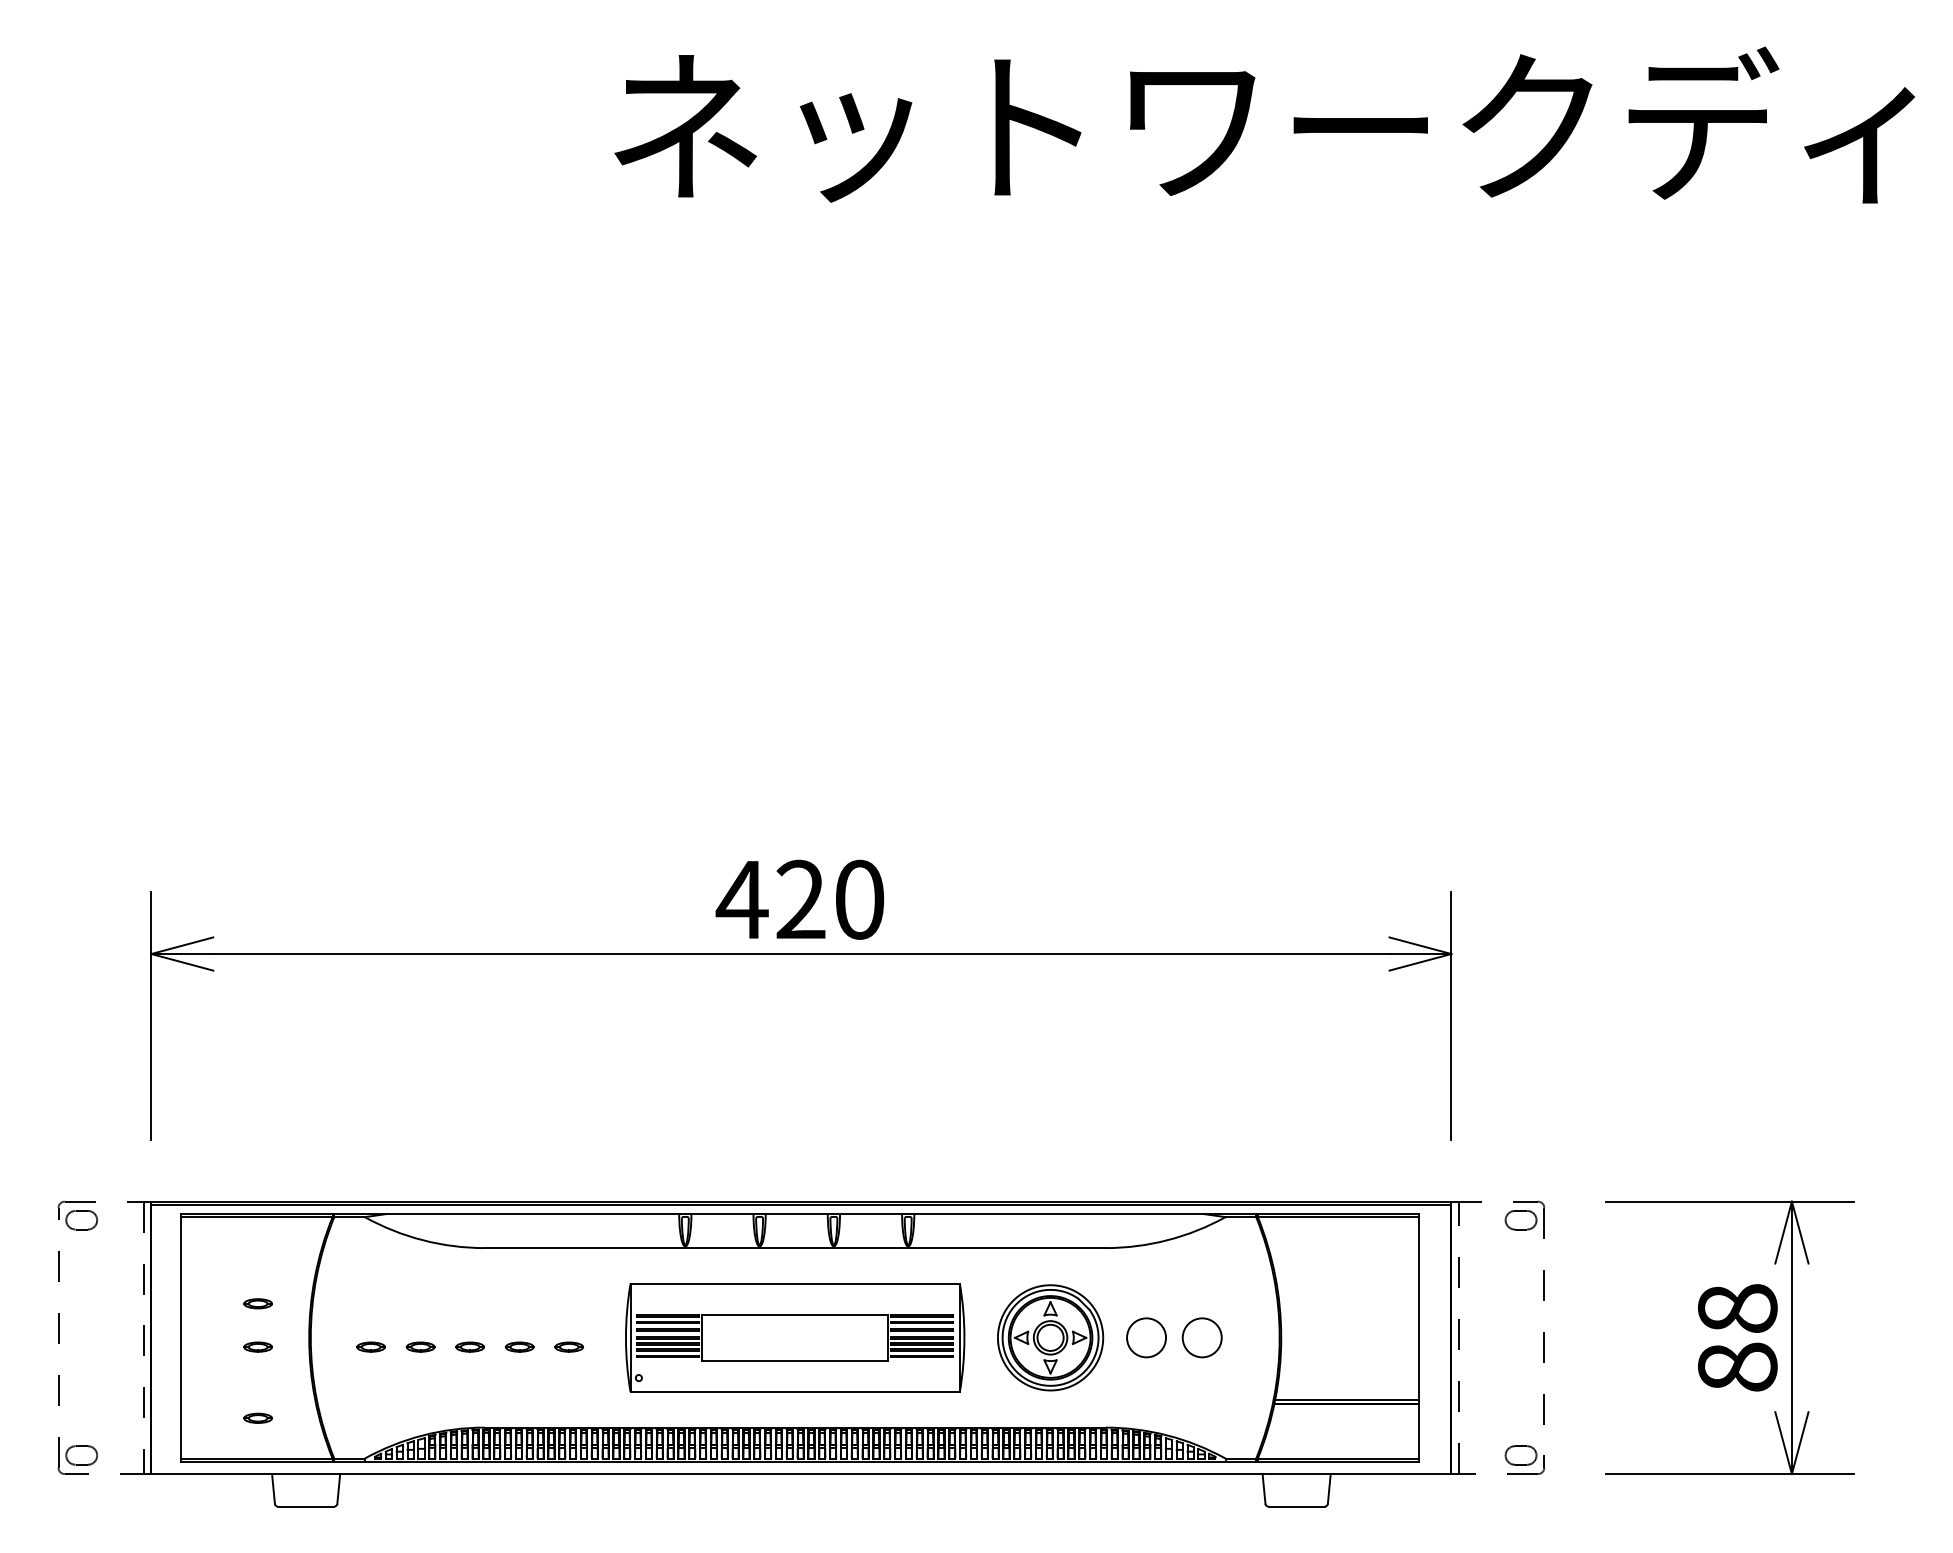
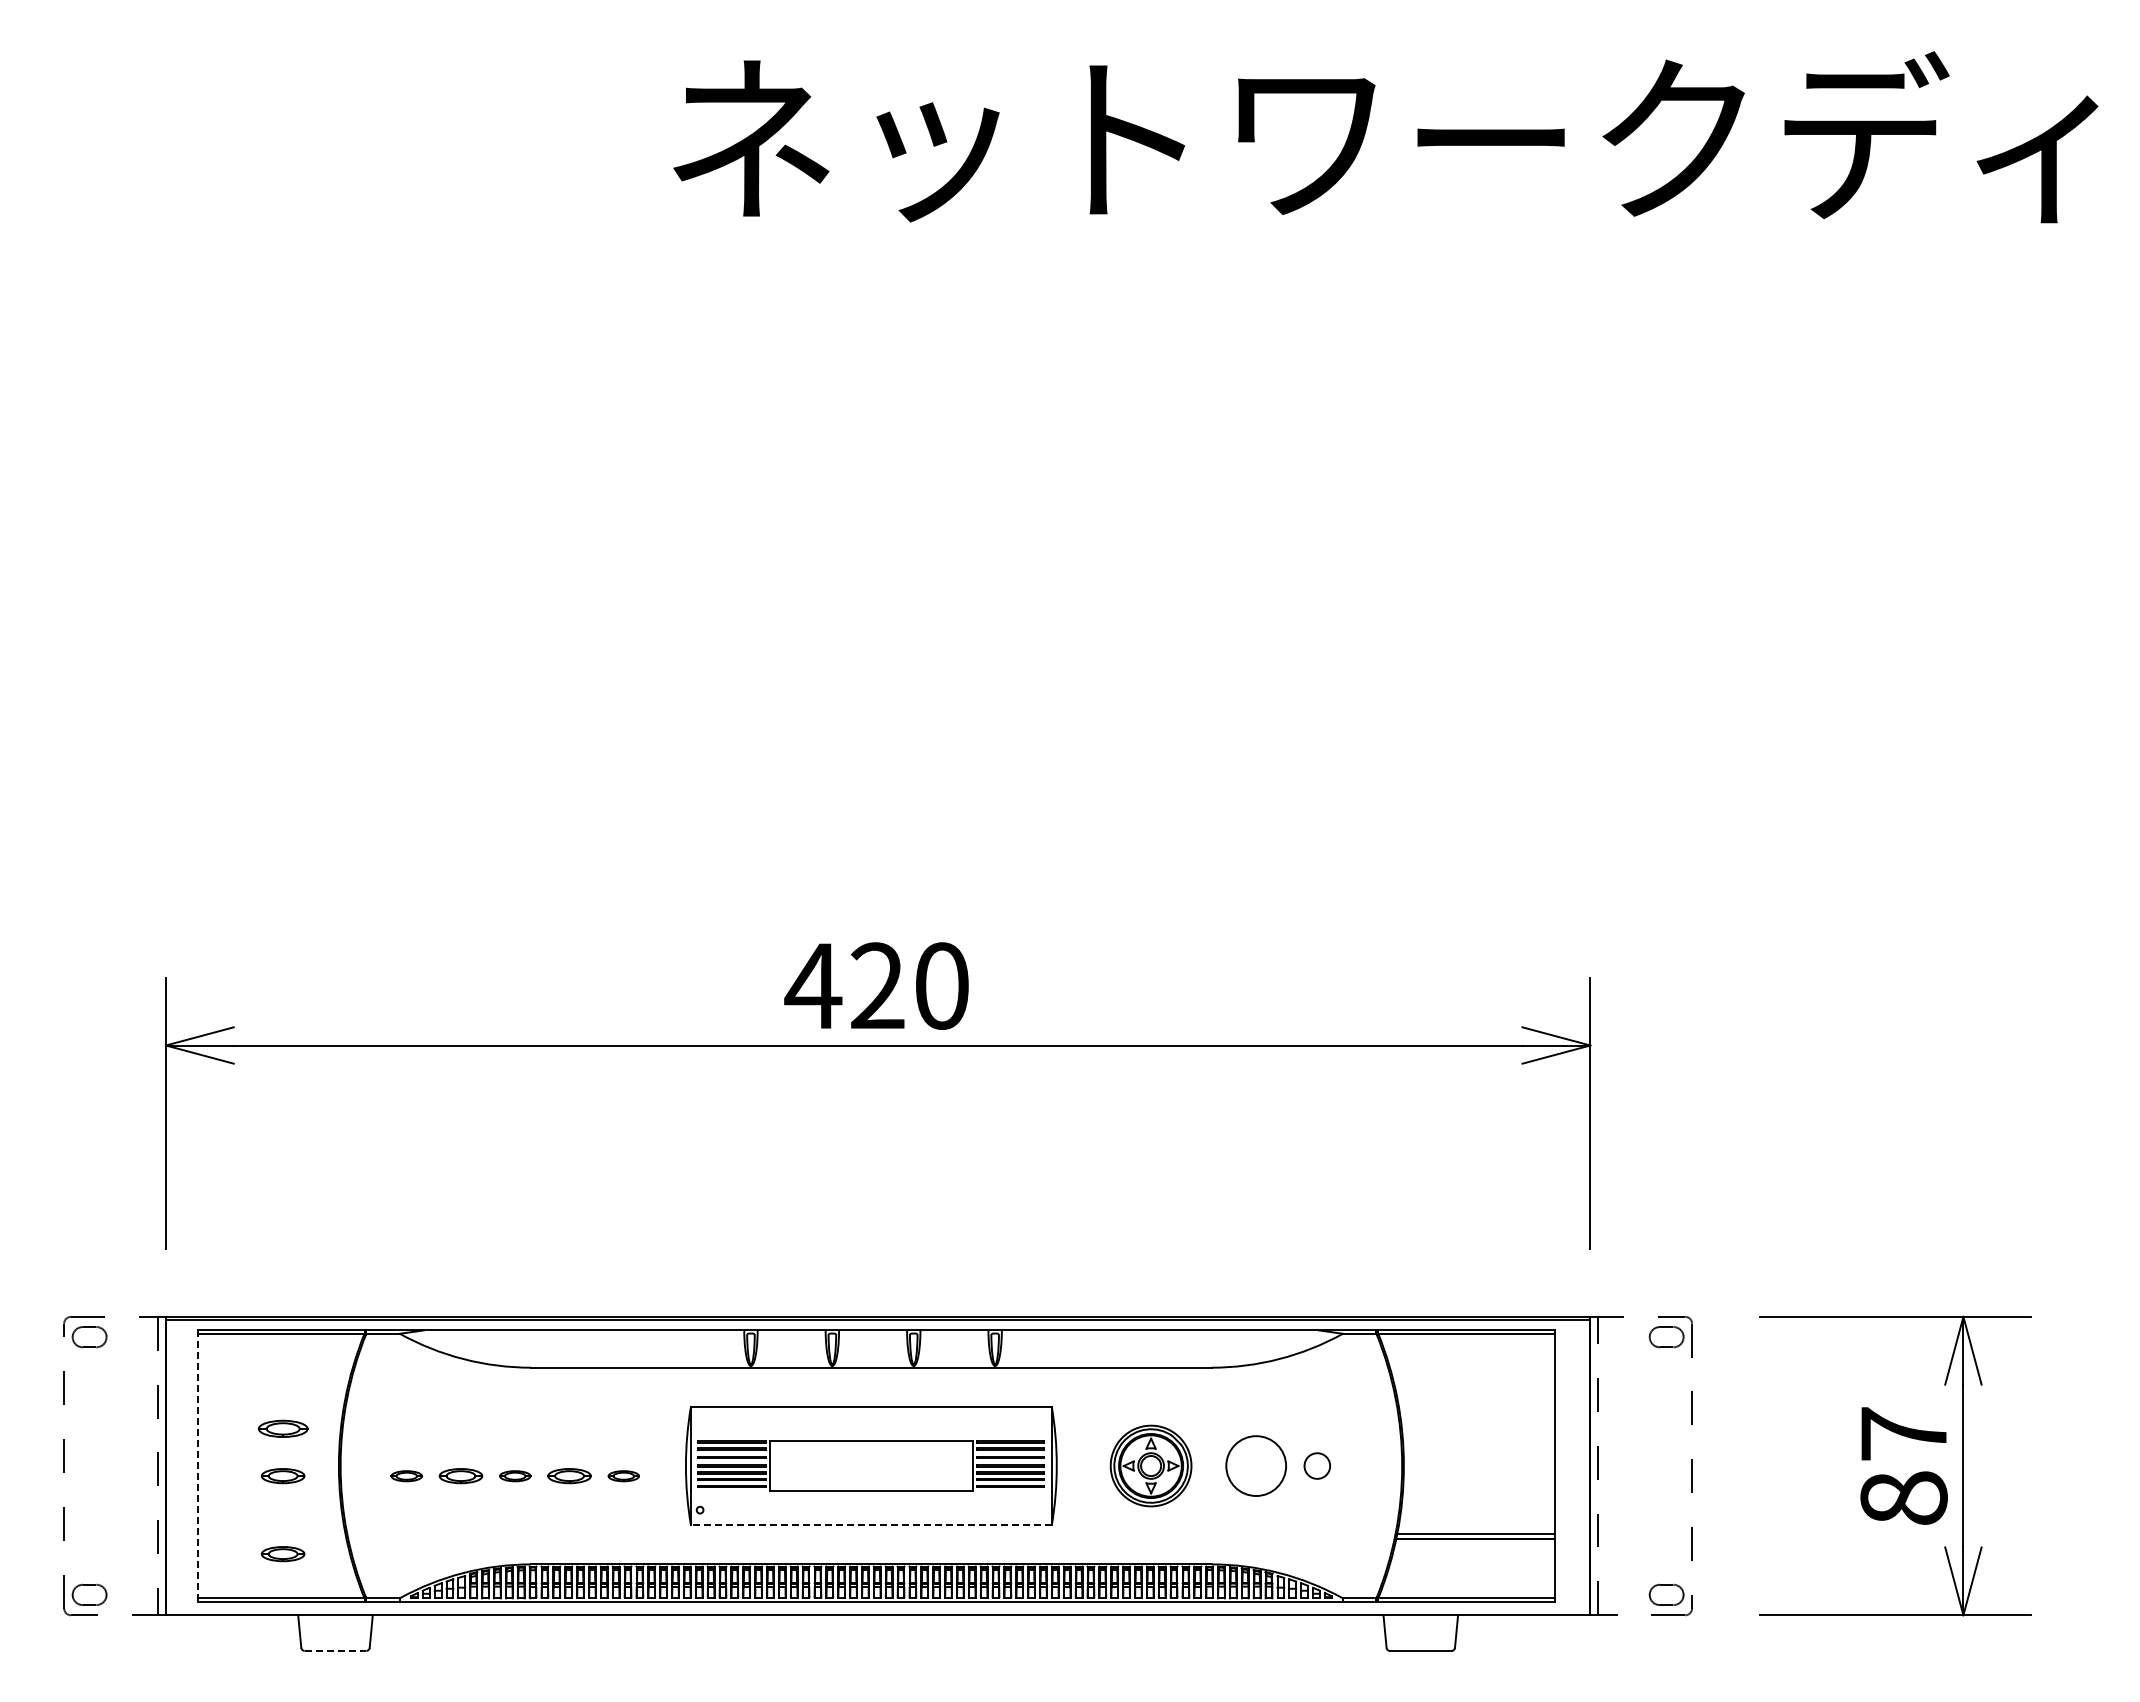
part: (257, 1303) -> (282, 1428), size x1.6
text: (1737, 1308) -> (1903, 1433), 88 -> 87
part: (1049, 1337) -> (1150, 1465), size x0.7
circle: (1146, 1337) -> (1256, 1465), size x1.4
circle: (1201, 1337) -> (1316, 1465), size x0.6
line: (181, 1338) -> (198, 1466), solid -> dashed
part: (257, 1347) -> (282, 1476), size x1.4
part: (420, 1347) -> (460, 1476), size x1.4
part: (519, 1347) -> (569, 1476), size x1.4
line: (794, 1392) -> (870, 1525), solid -> dashed
part: (257, 1418) -> (282, 1554), size x1.4
line: (306, 1506) -> (335, 1650), solid -> dashed

